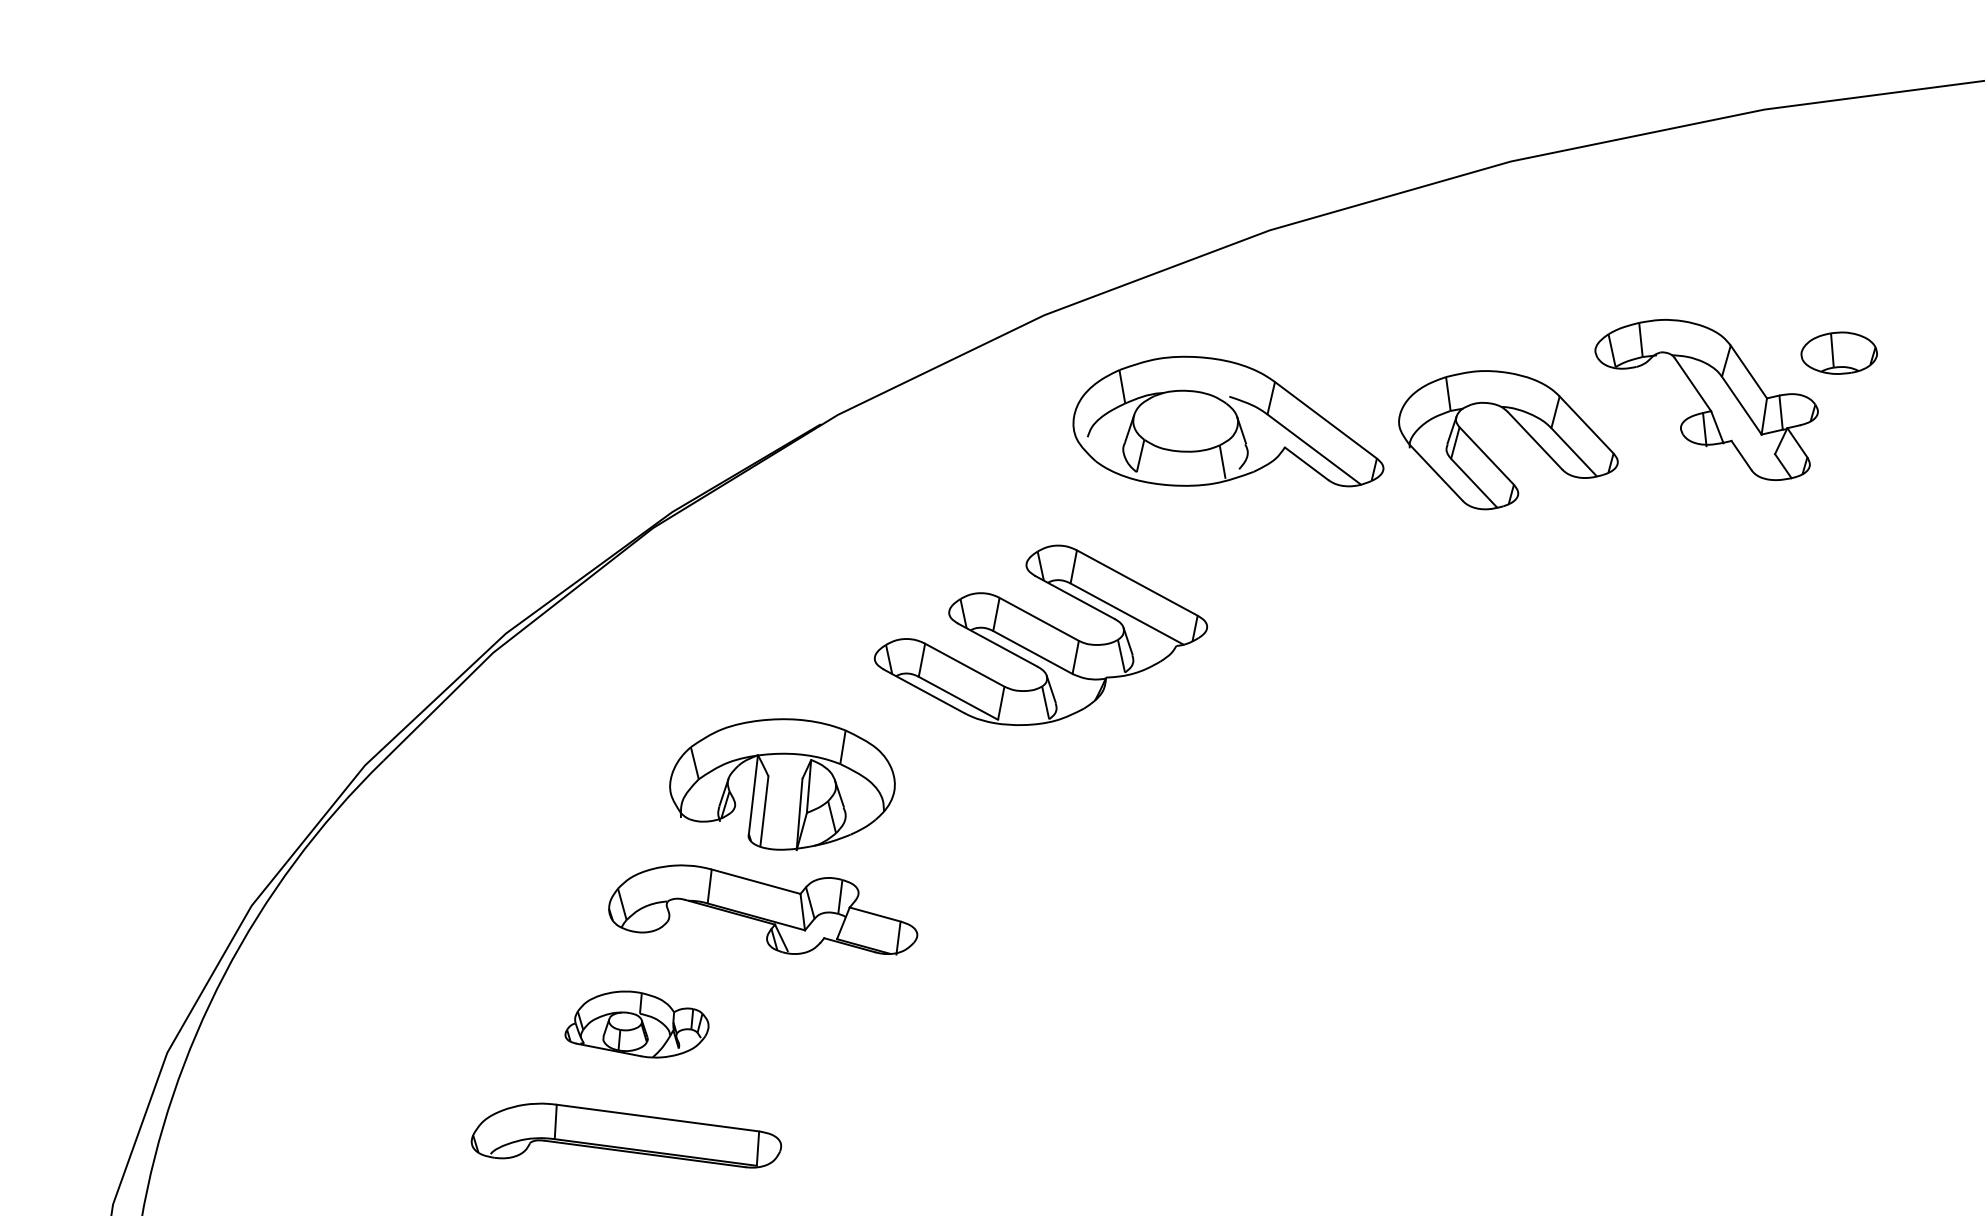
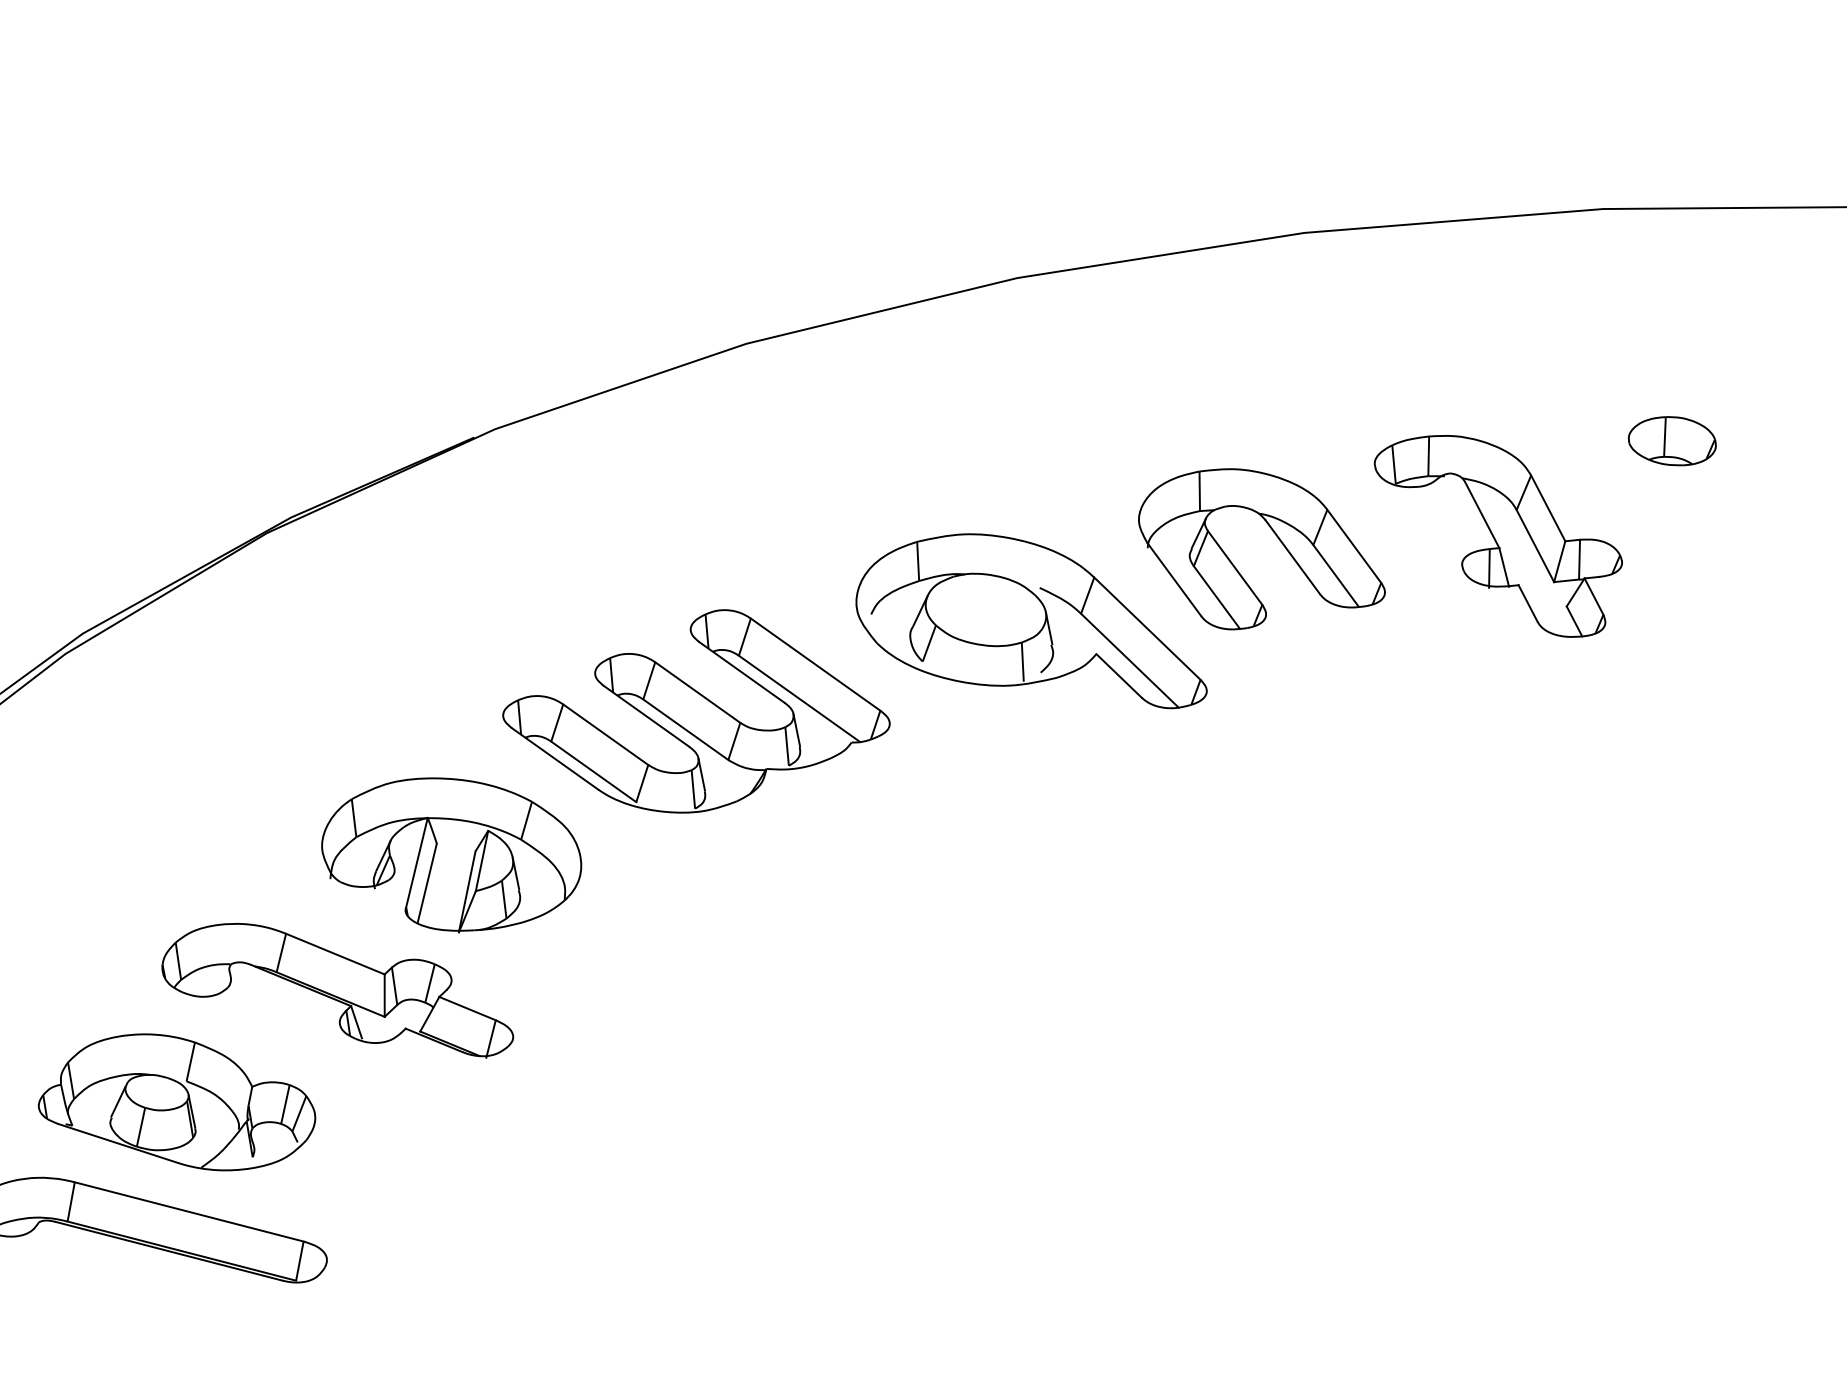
part: (1838, 352) -> (1671, 440), moved
part: (1228, 421) -> (1035, 616), moved
part: (782, 784) -> (451, 854), moved
part: (636, 1024) -> (177, 1101), size x1.67

